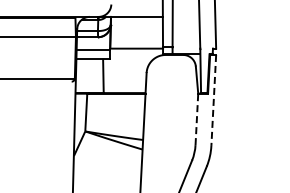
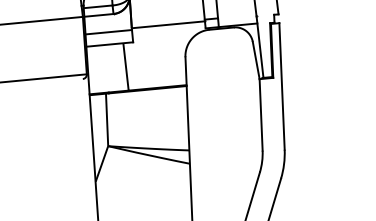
line: (213, 100) -> (281, 86), dashed -> solid
line: (196, 119) -> (260, 115), dashed -> solid

